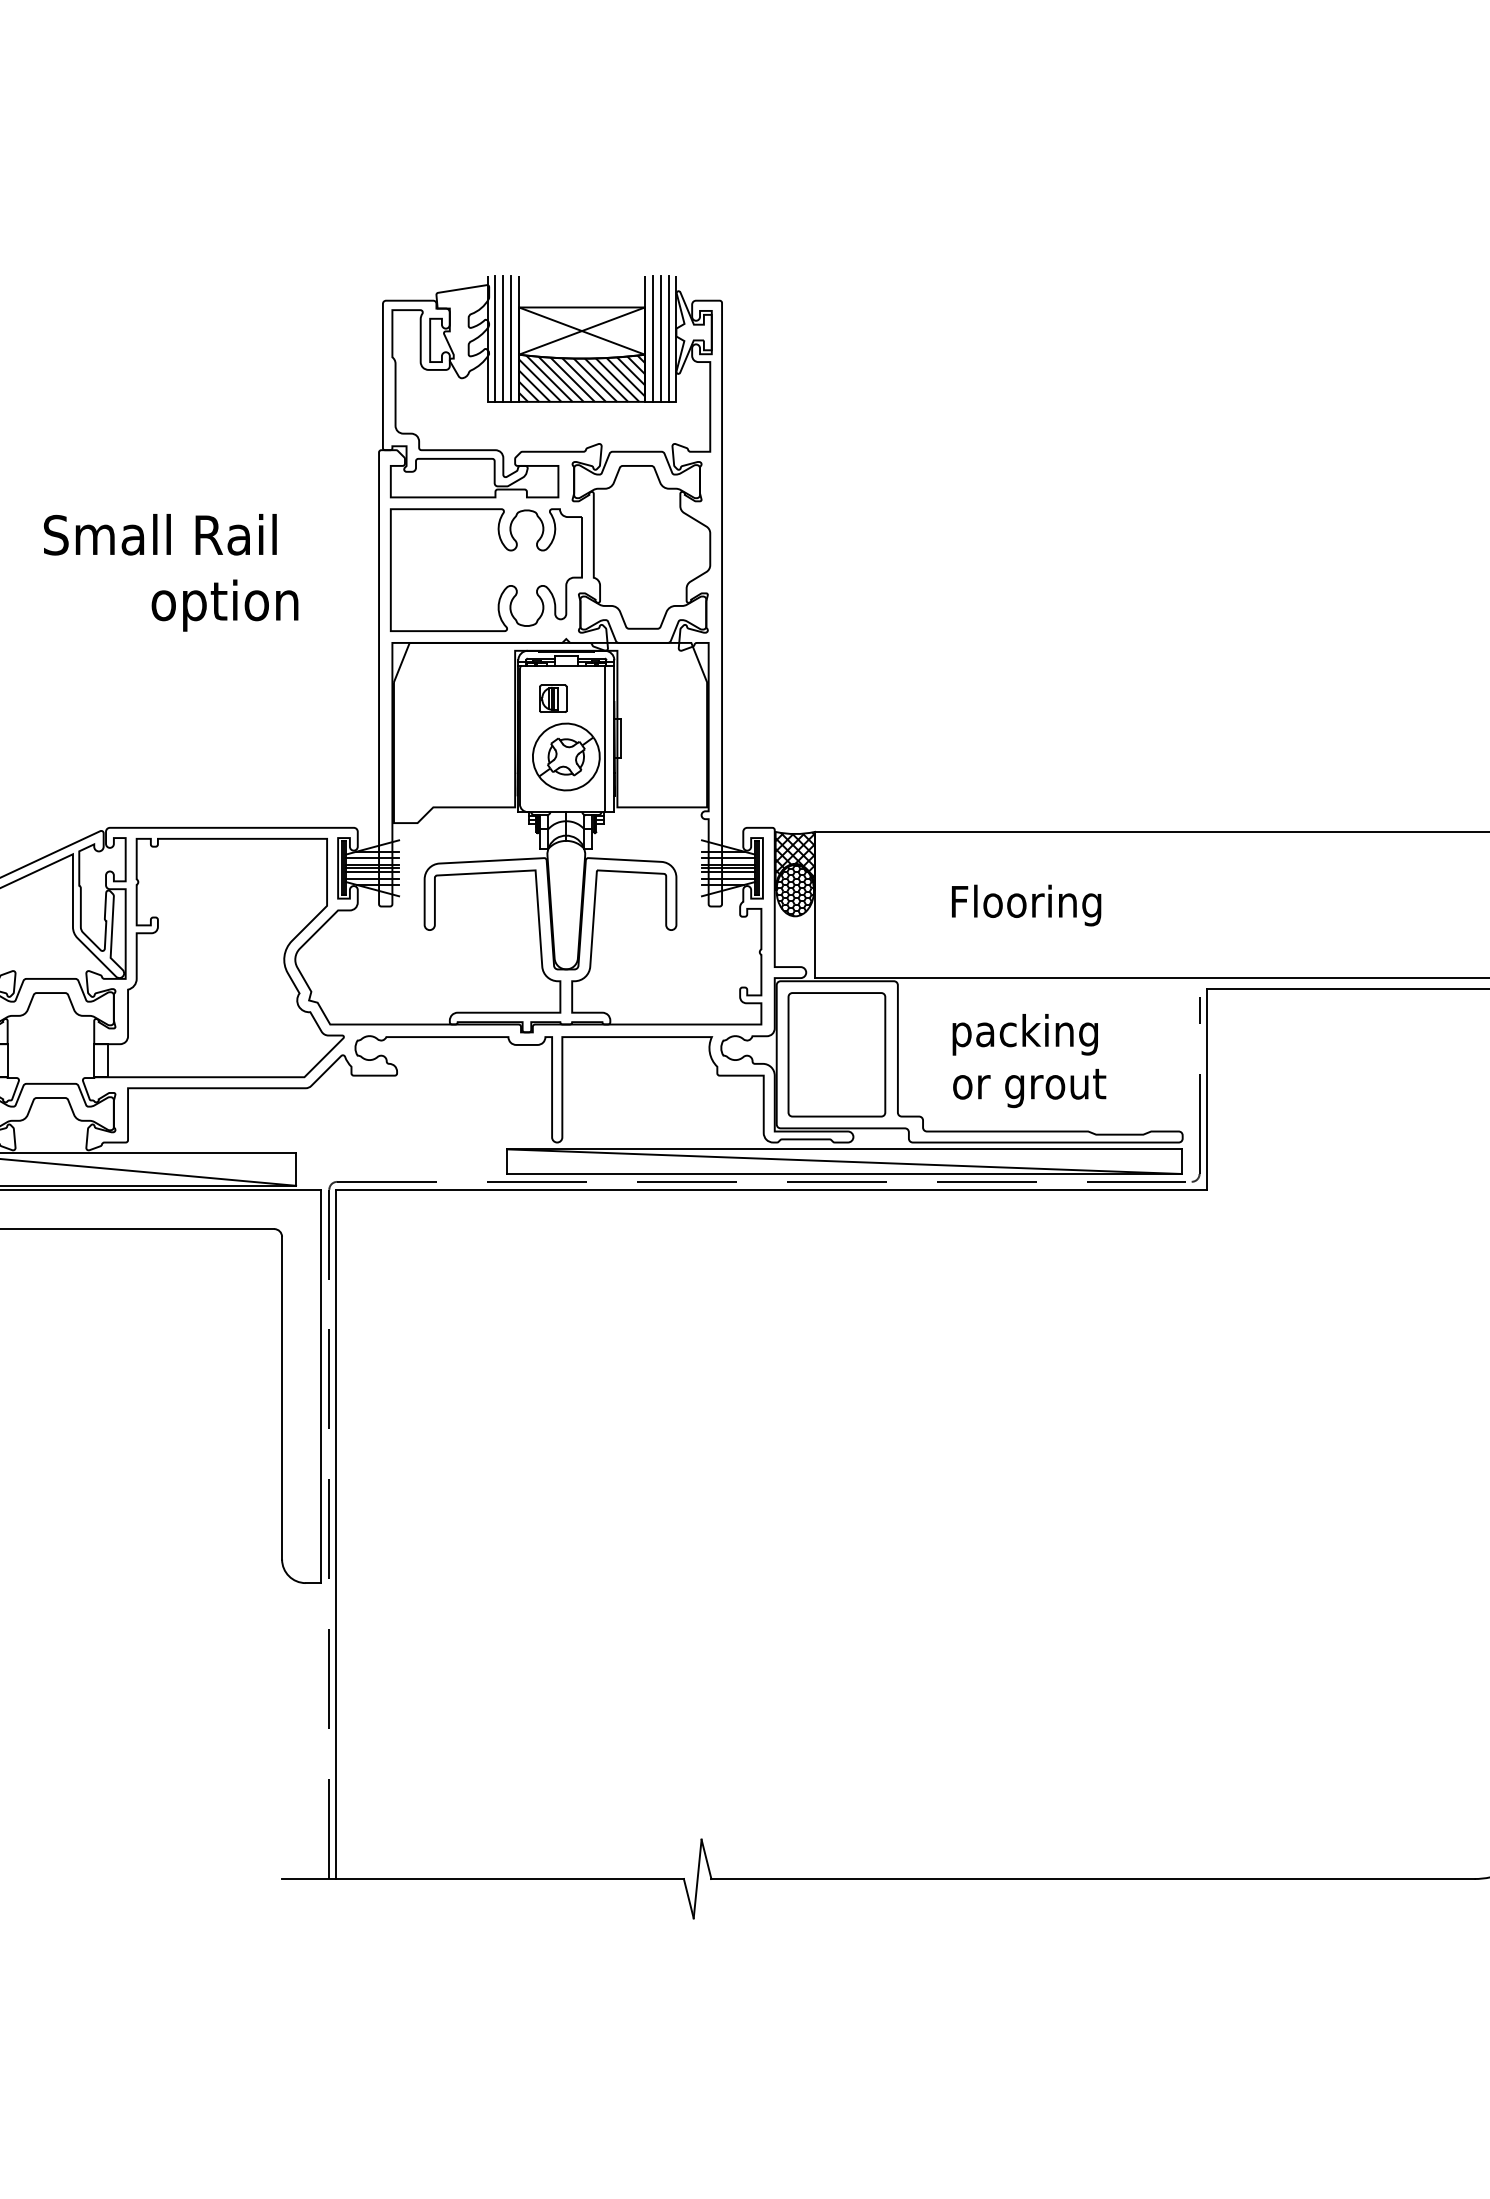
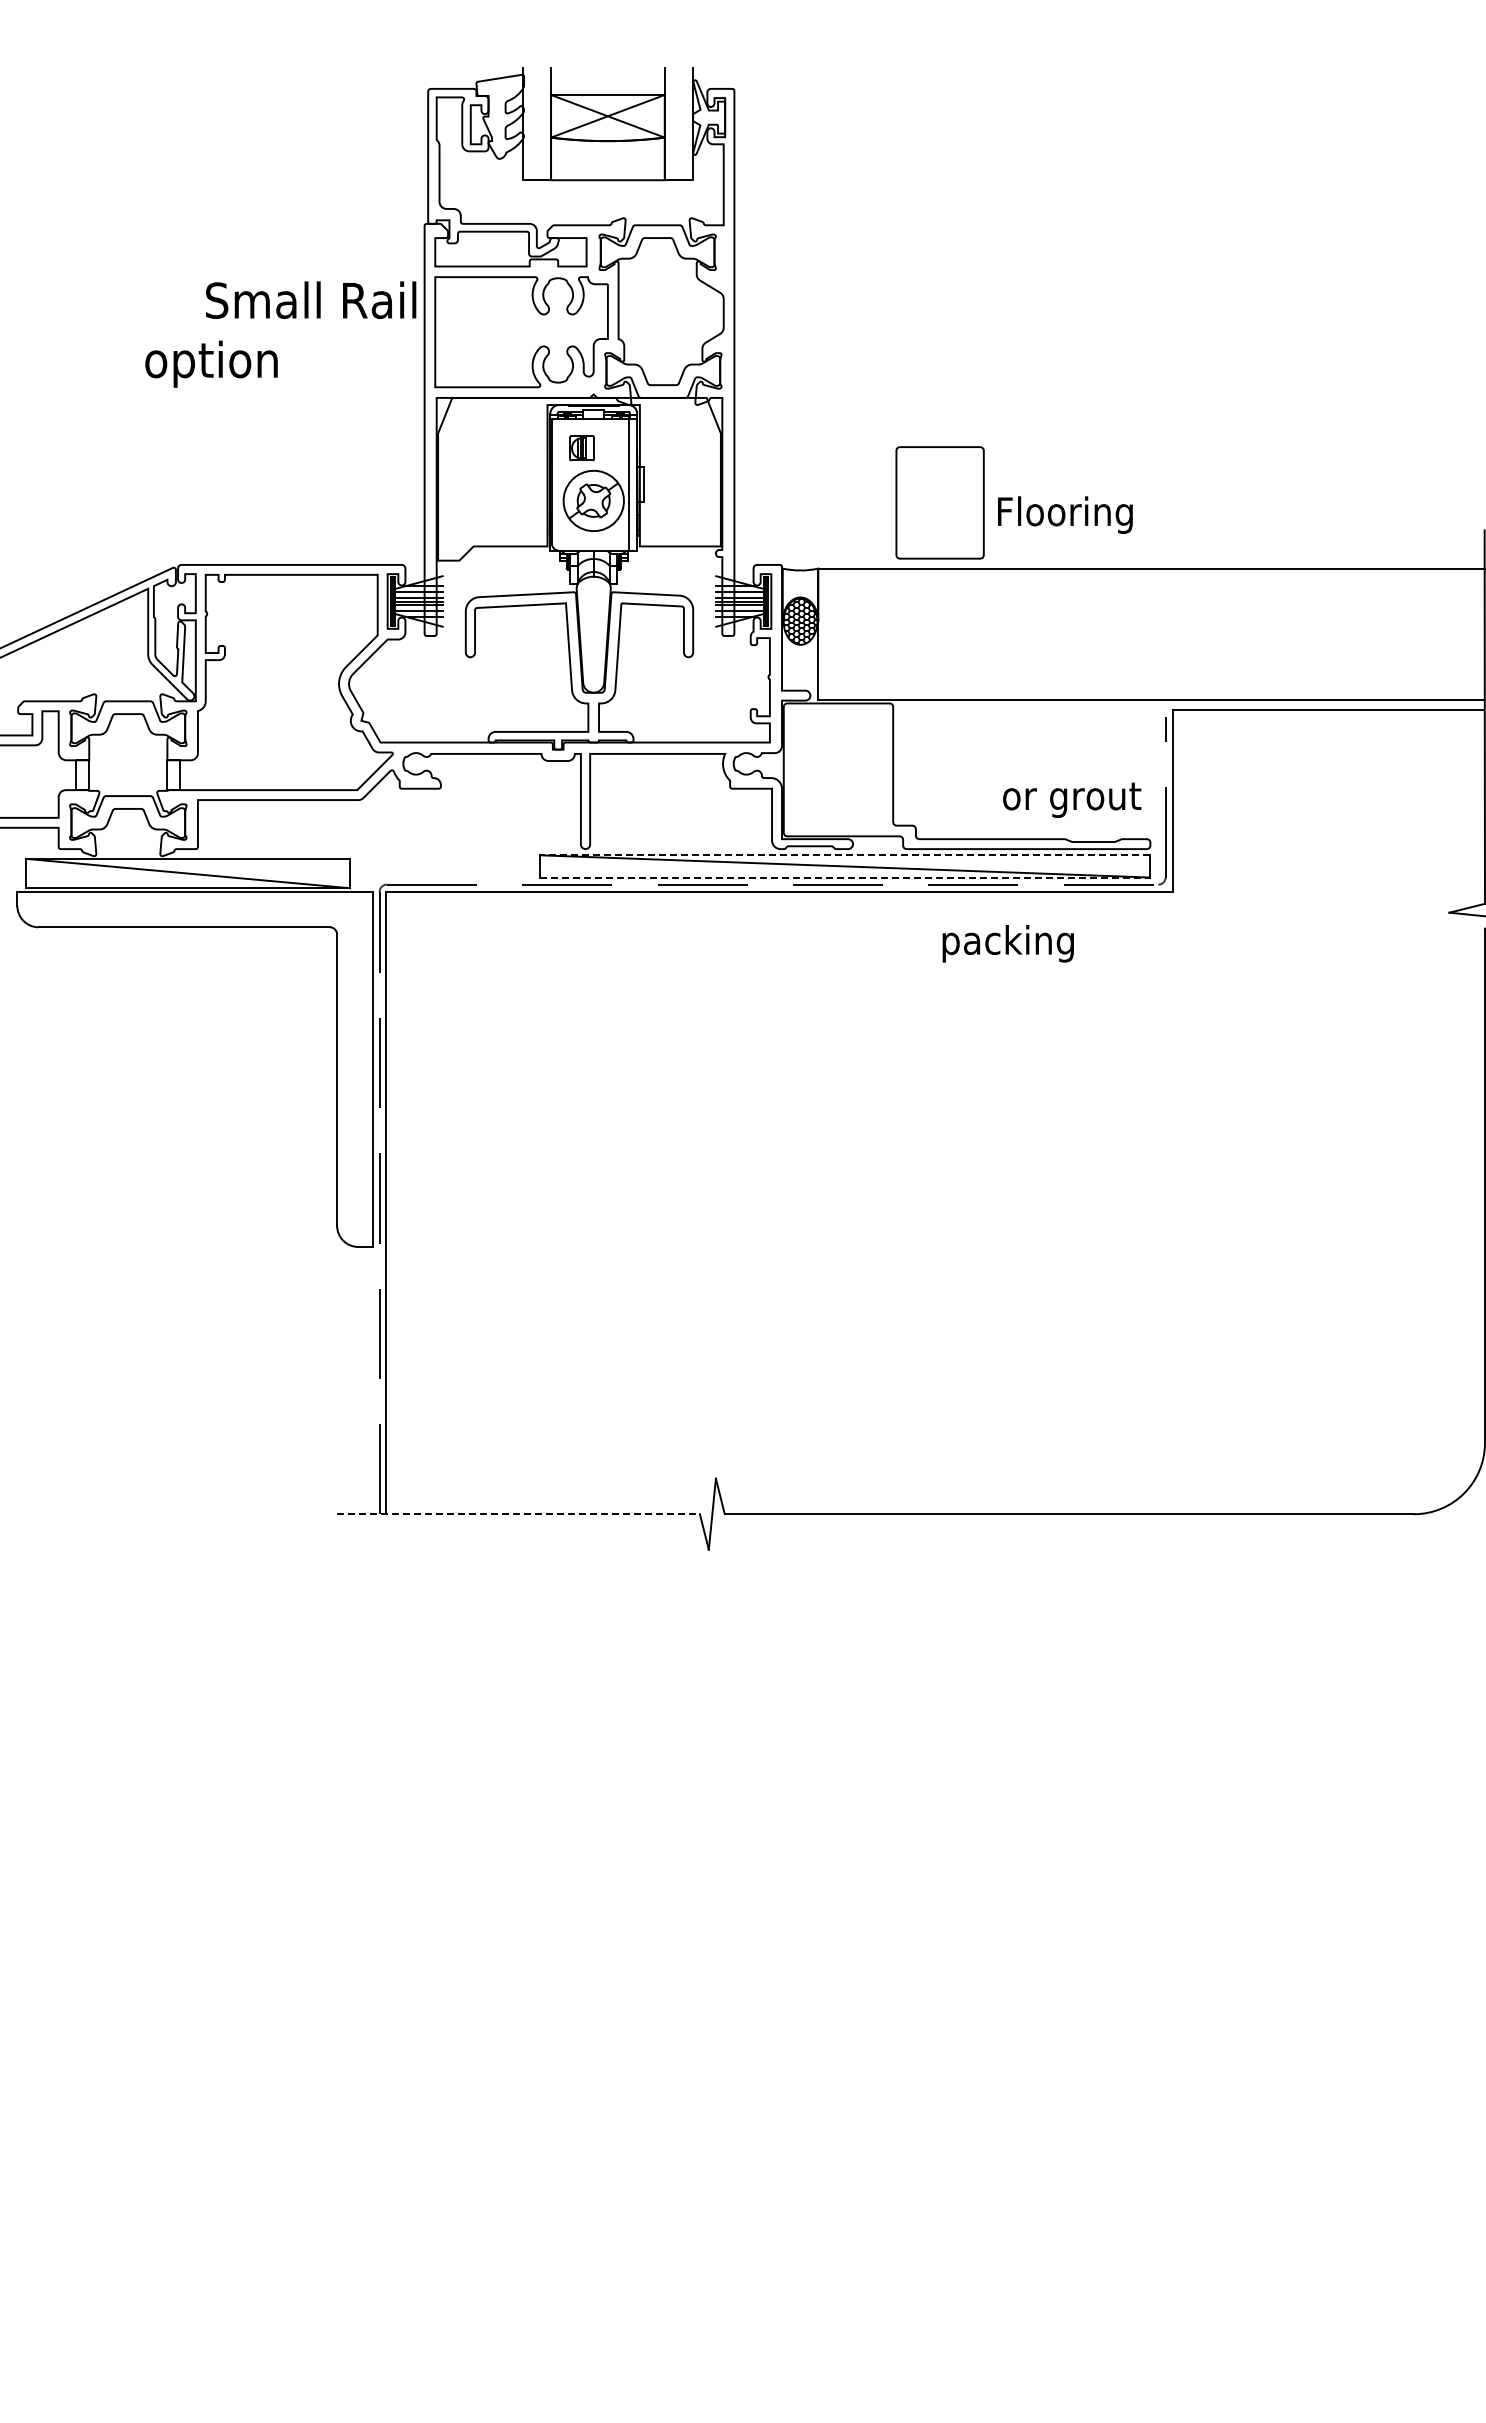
line: (495, 339) -> (529, 123), removed
line: (502, 339) -> (536, 123), removed
line: (510, 339) -> (543, 123), removed
line: (652, 339) -> (671, 123), removed
line: (660, 339) -> (678, 123), removed
line: (669, 339) -> (686, 123), removed
hatch: (581, 377) -> (607, 158), removed
text: (160, 533) -> (311, 299), moved
text: (224, 604) -> (211, 363), moved
hatch: (795, 859) -> (800, 593), removed
text: (1026, 904) -> (1065, 514), moved
text: (1024, 1034) -> (1007, 943), moved
part: (836, 1054) -> (939, 502), moved
text: (1029, 1087) -> (1072, 799), moved
line: (845, 1149) -> (845, 855), solid -> dashed
line: (845, 1173) -> (845, 877), solid -> dashed
line: (482, 1879) -> (518, 1514), solid -> dashed

